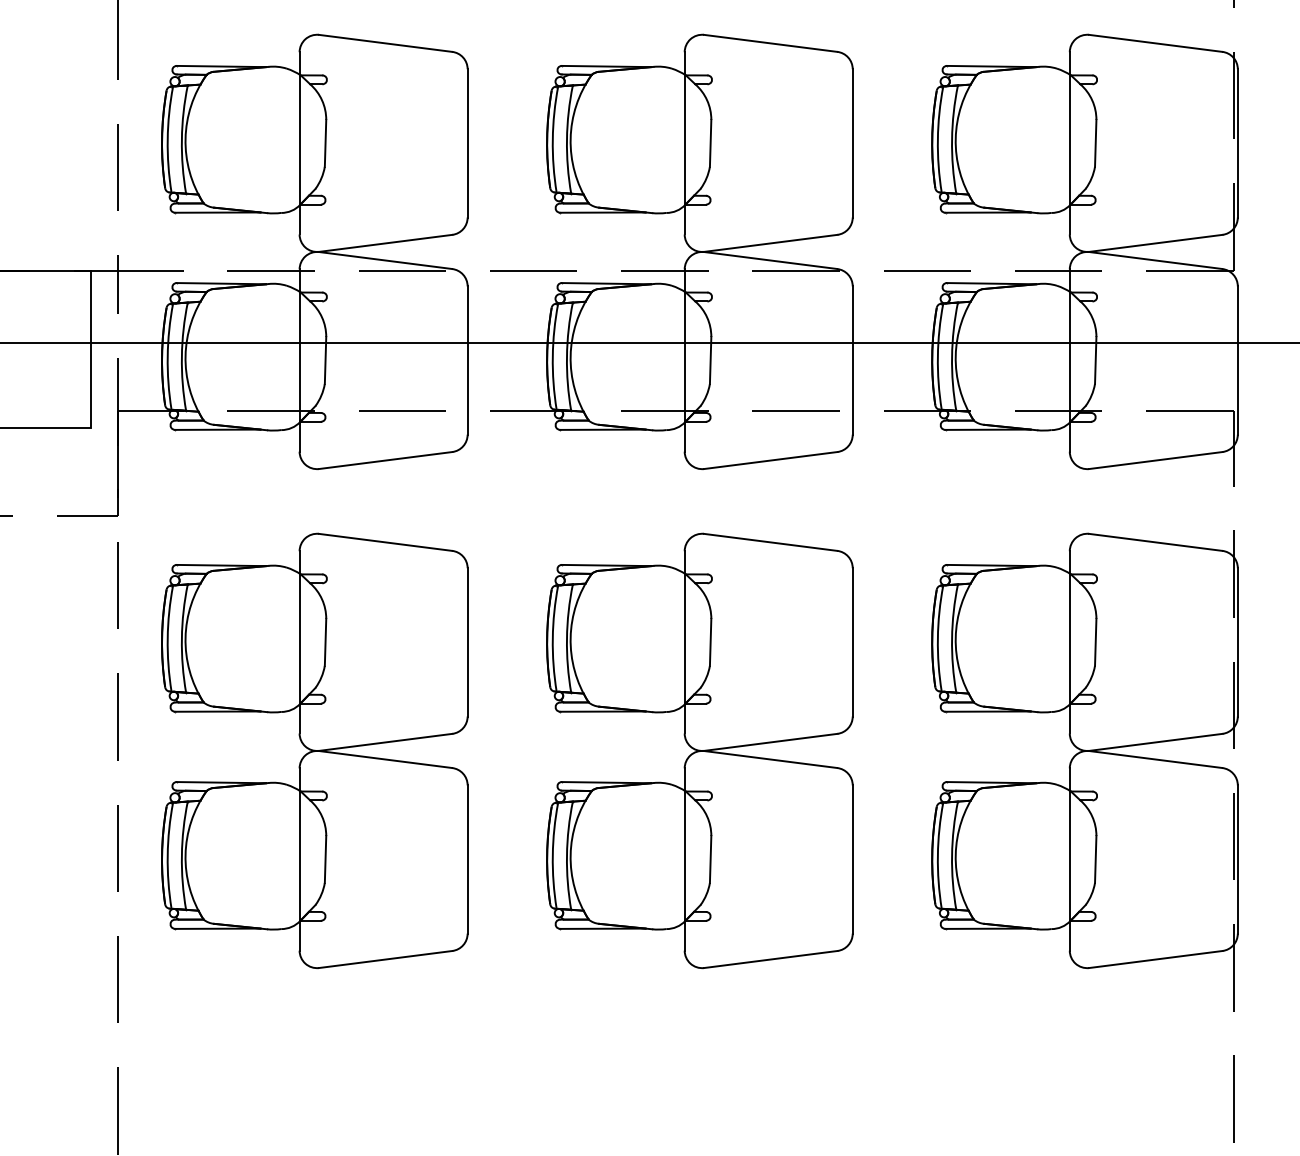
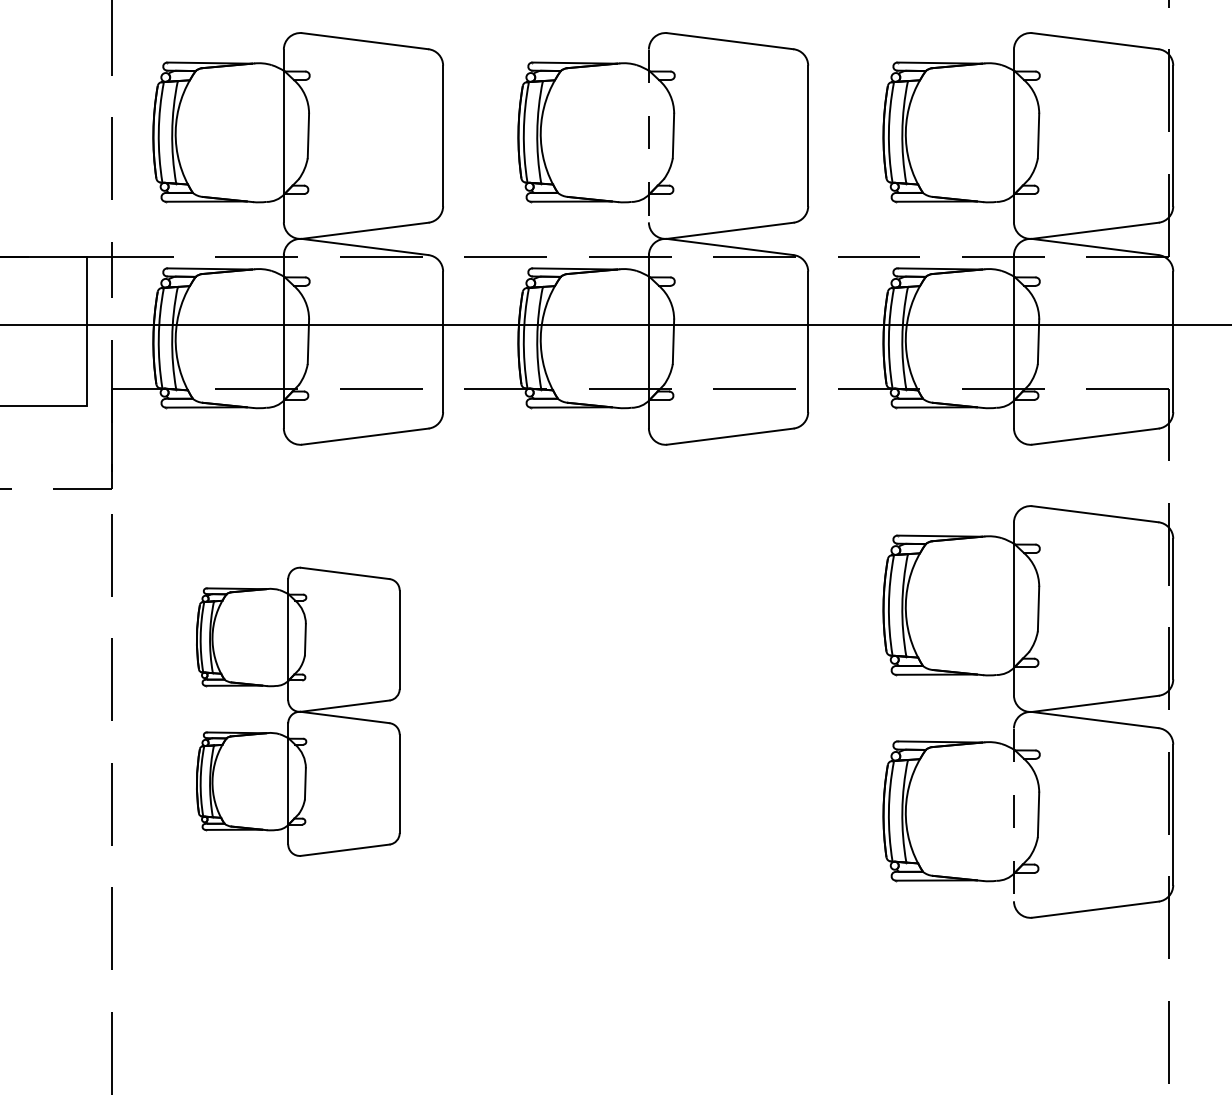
line: (684, 143) -> (648, 136), solid -> dashed
part: (314, 750) -> (297, 711), size x0.7
part: (699, 750) -> (662, 711), removed
line: (1069, 860) -> (1013, 815), solid -> dashed

